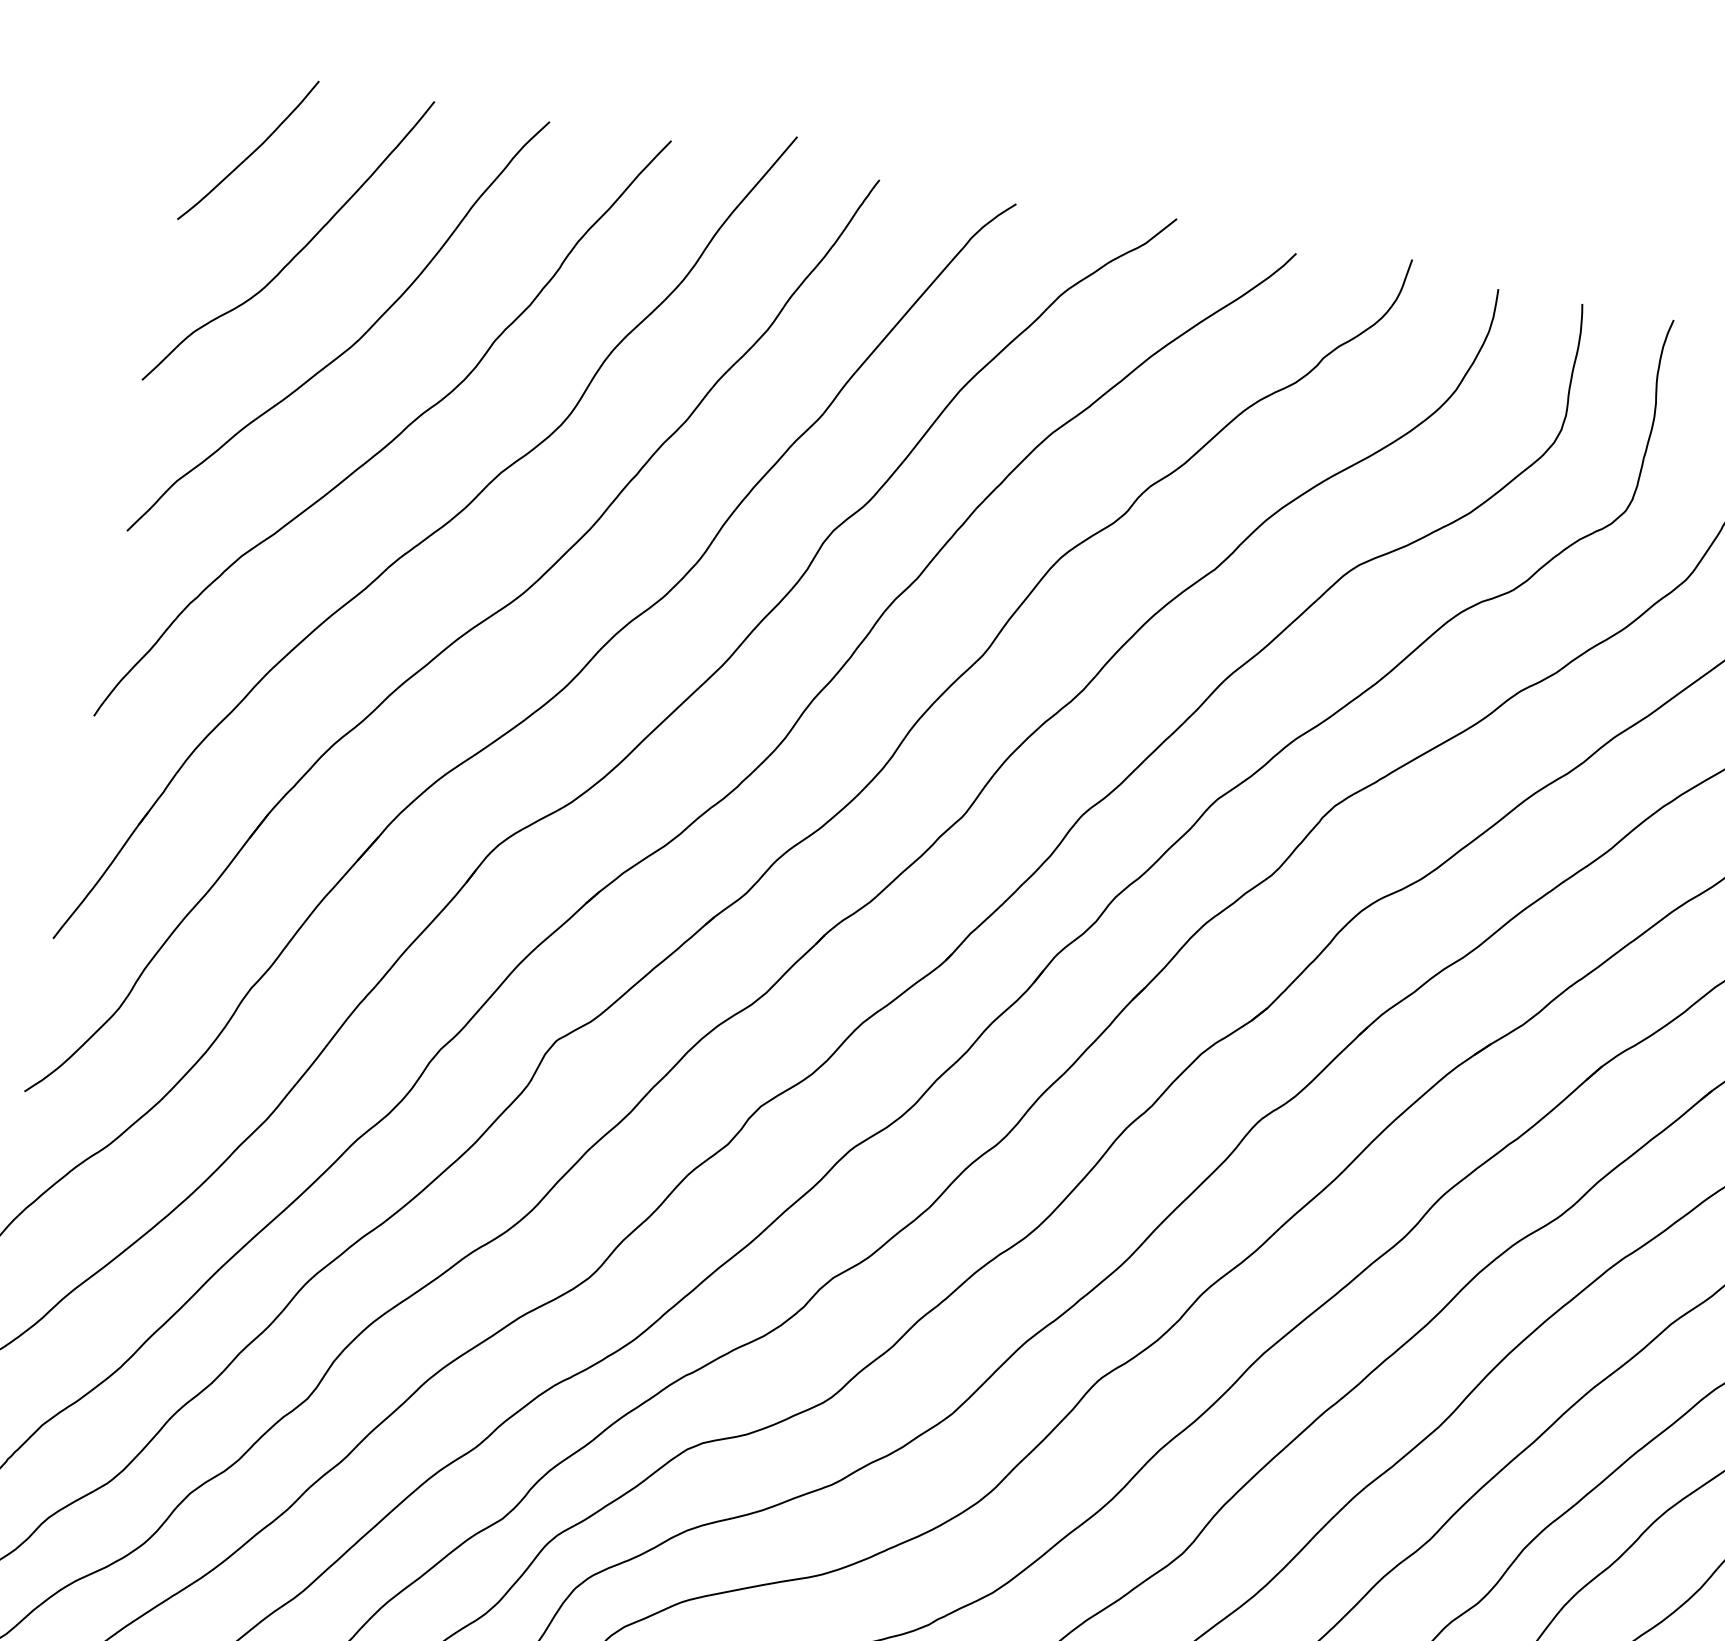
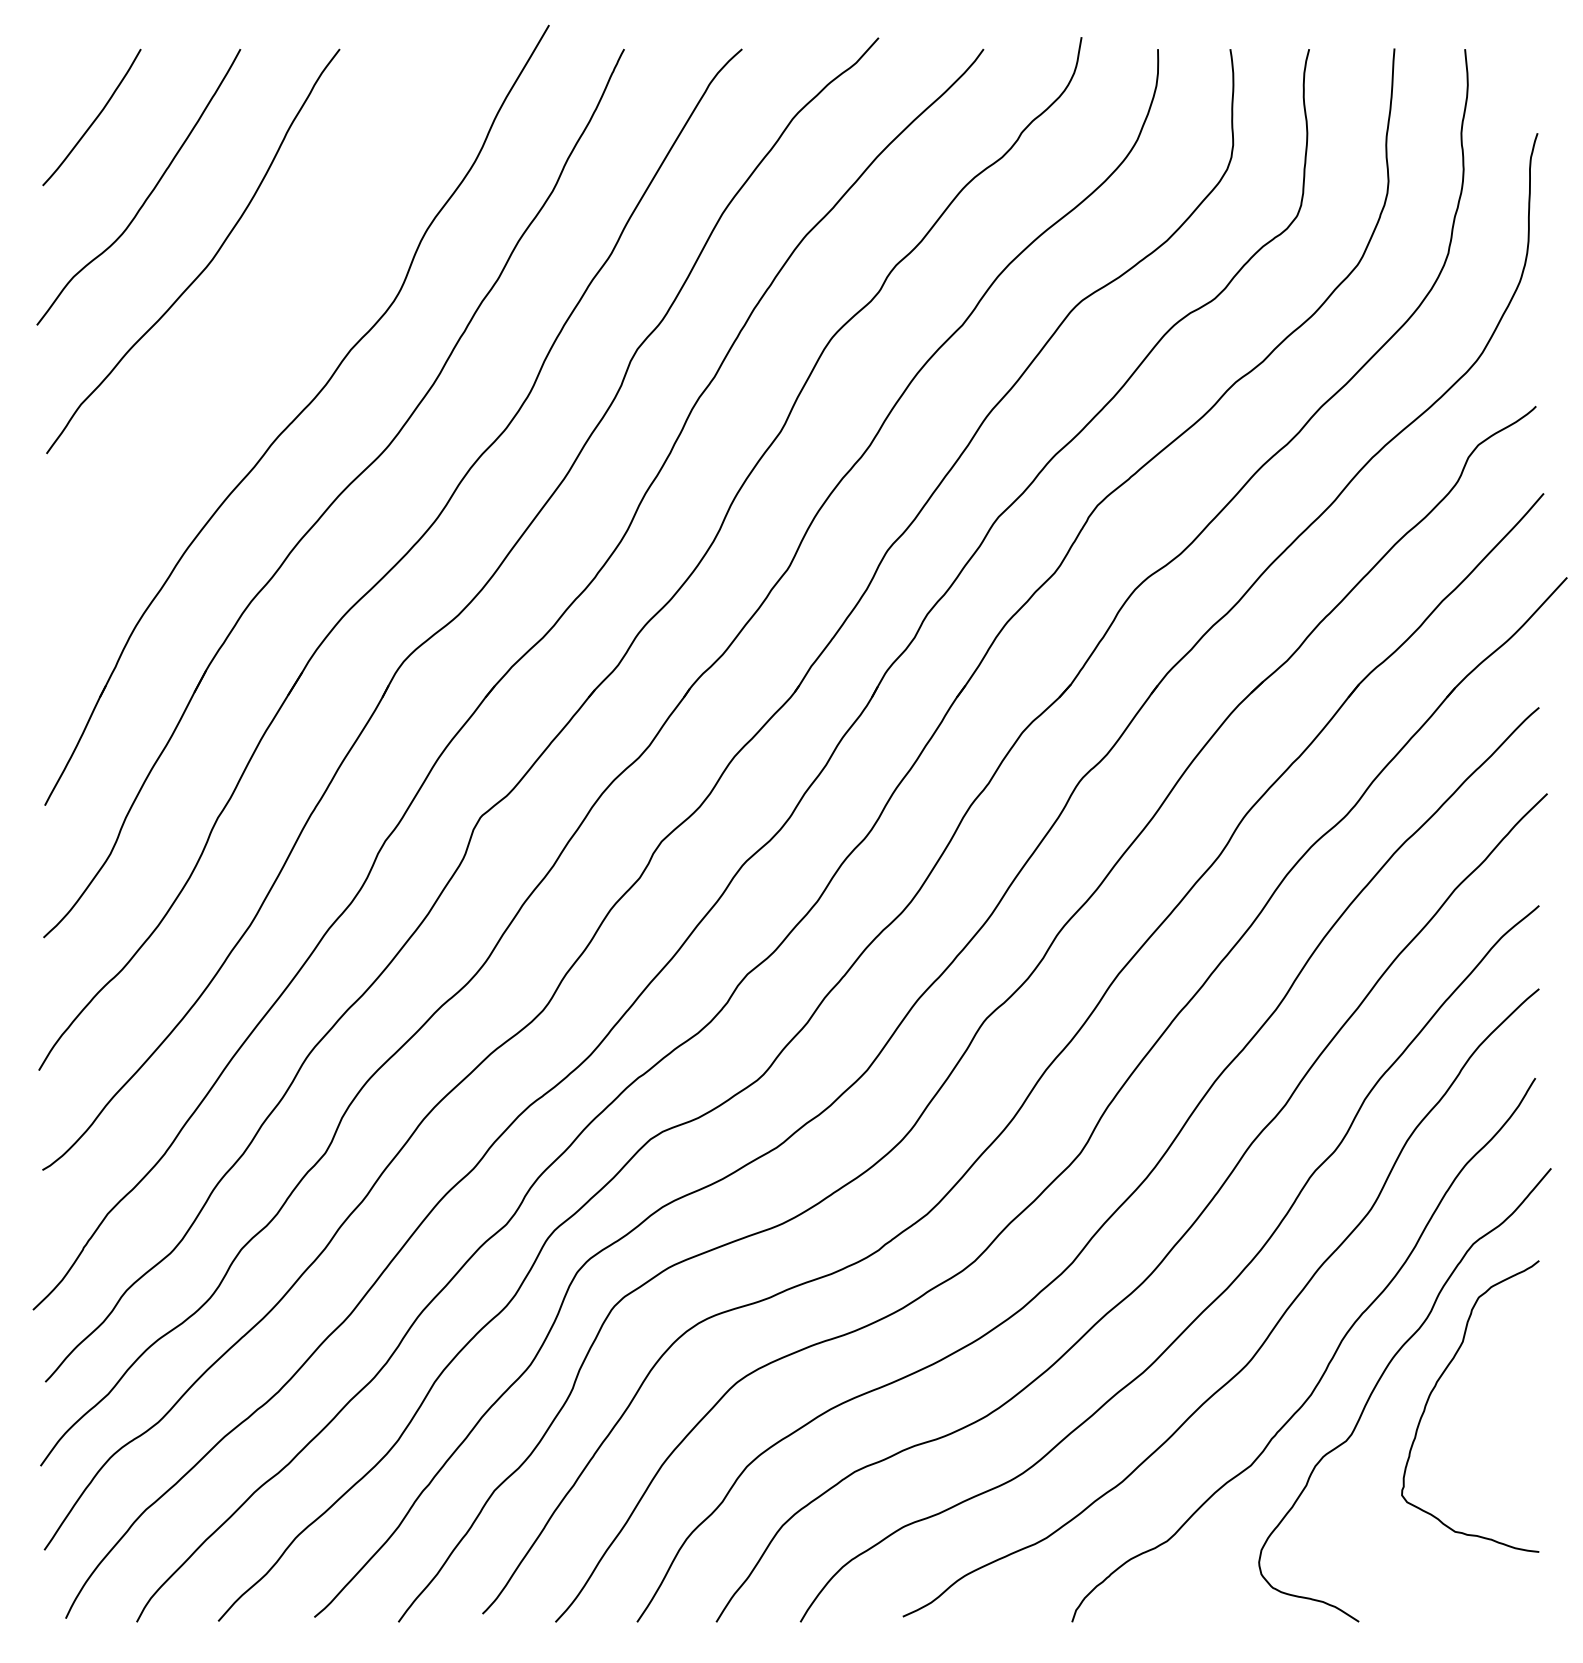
curve: (394, 436) -> (256, 335), removed

